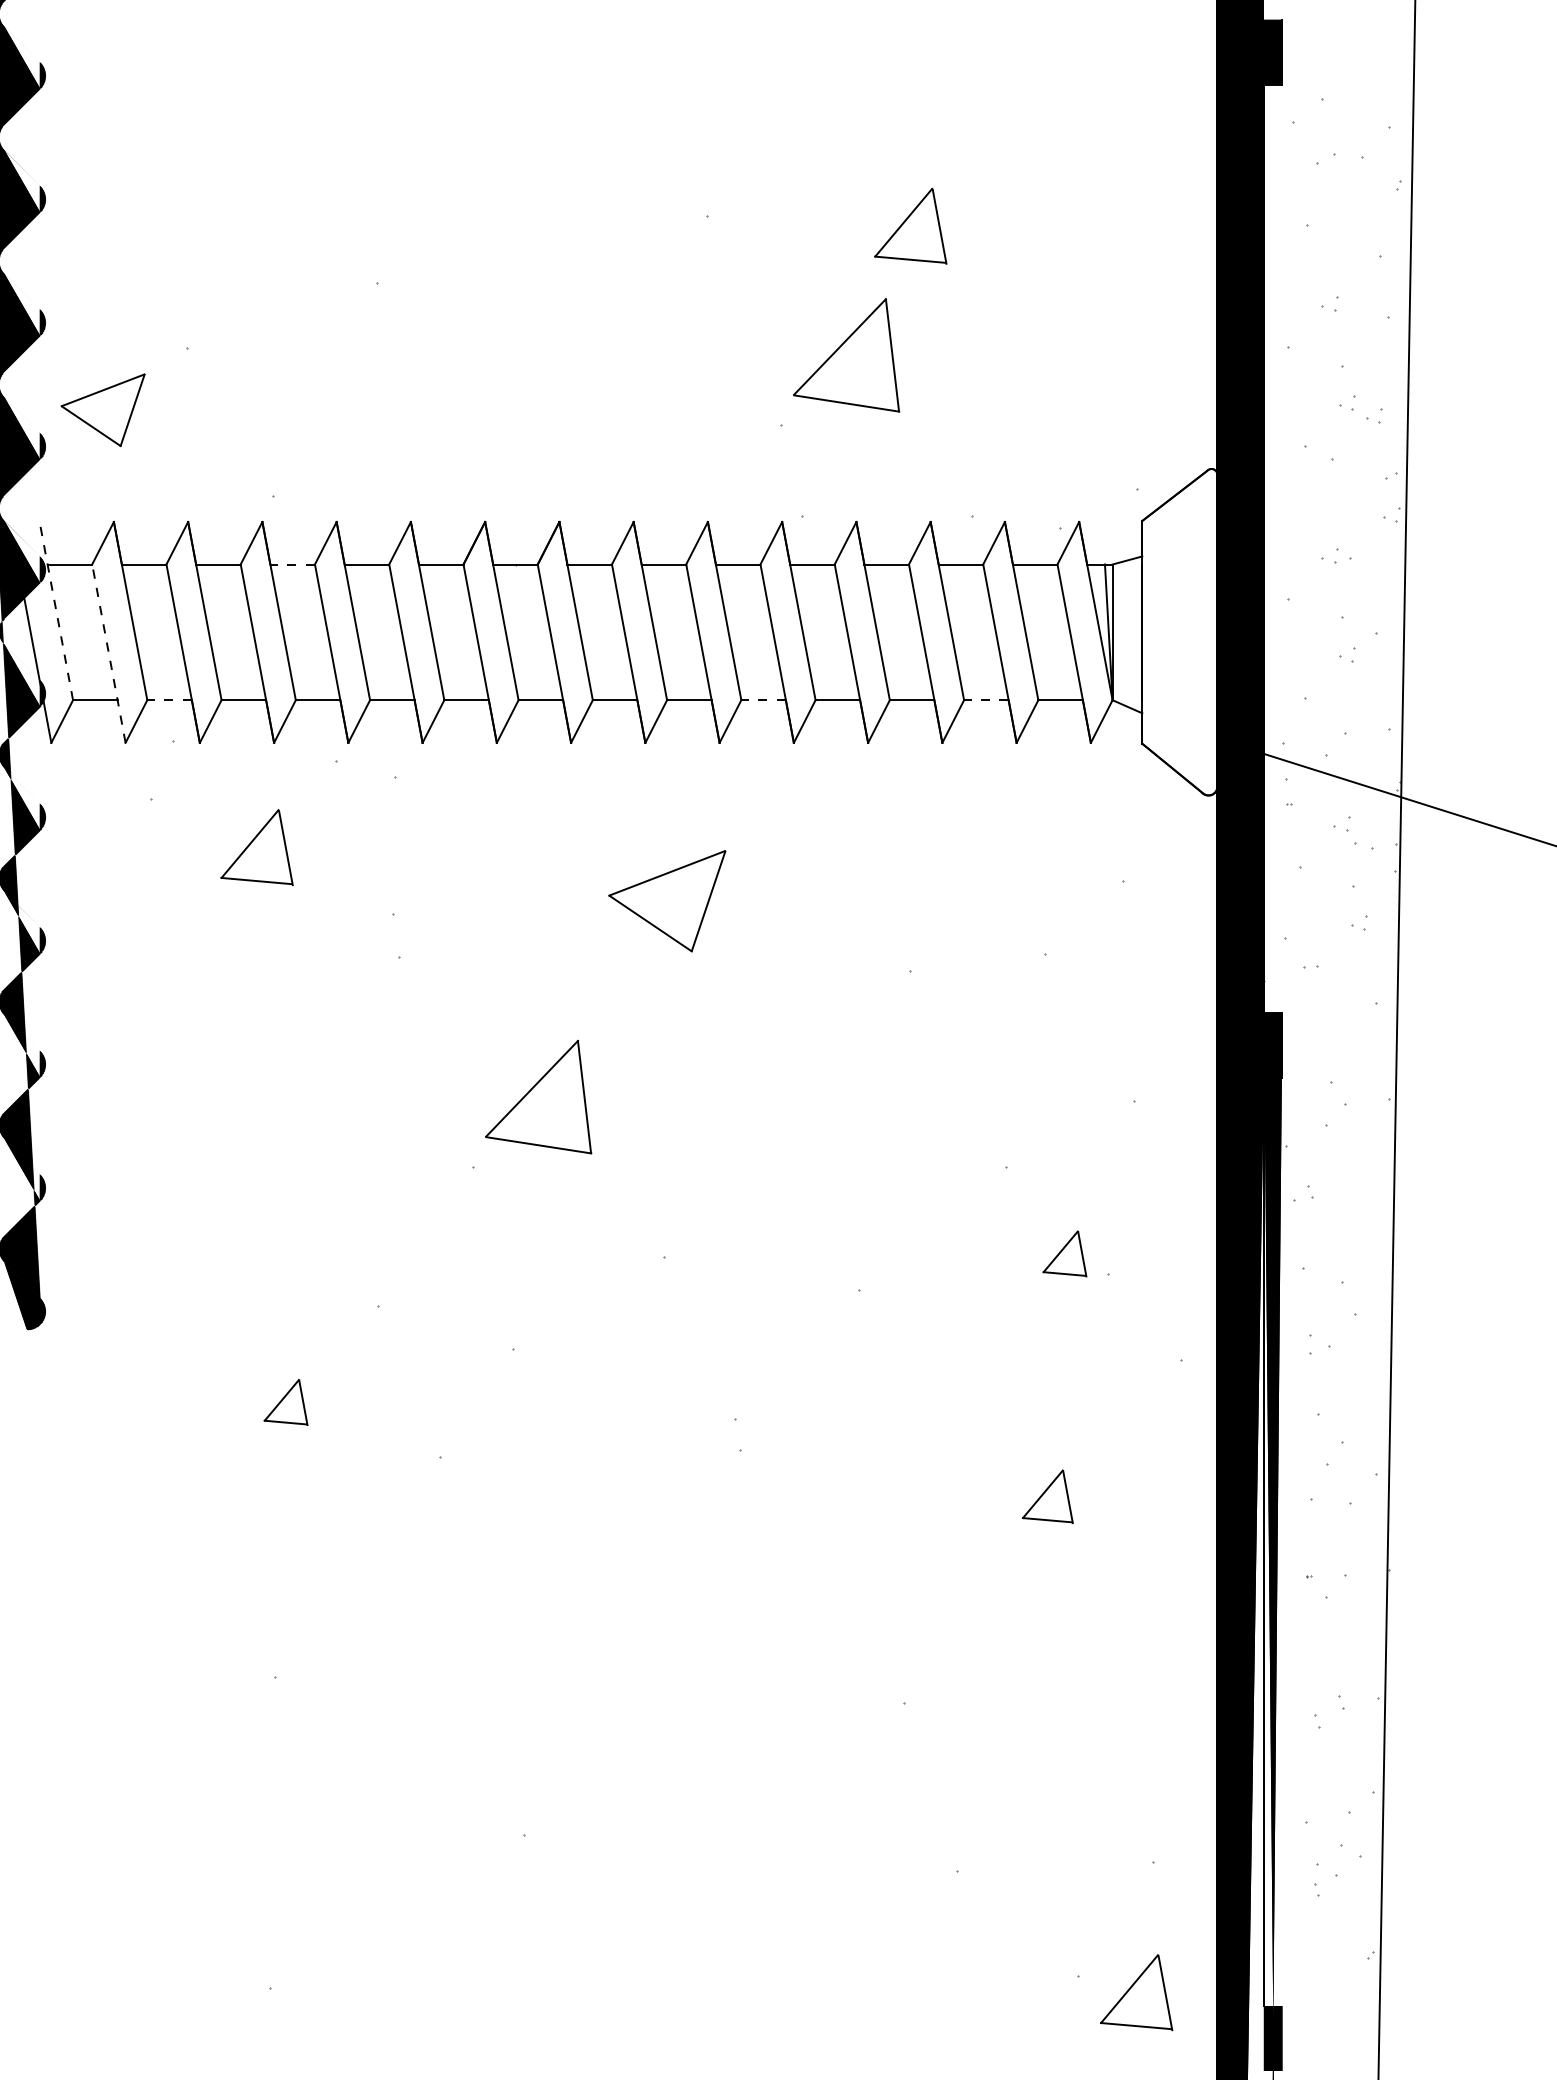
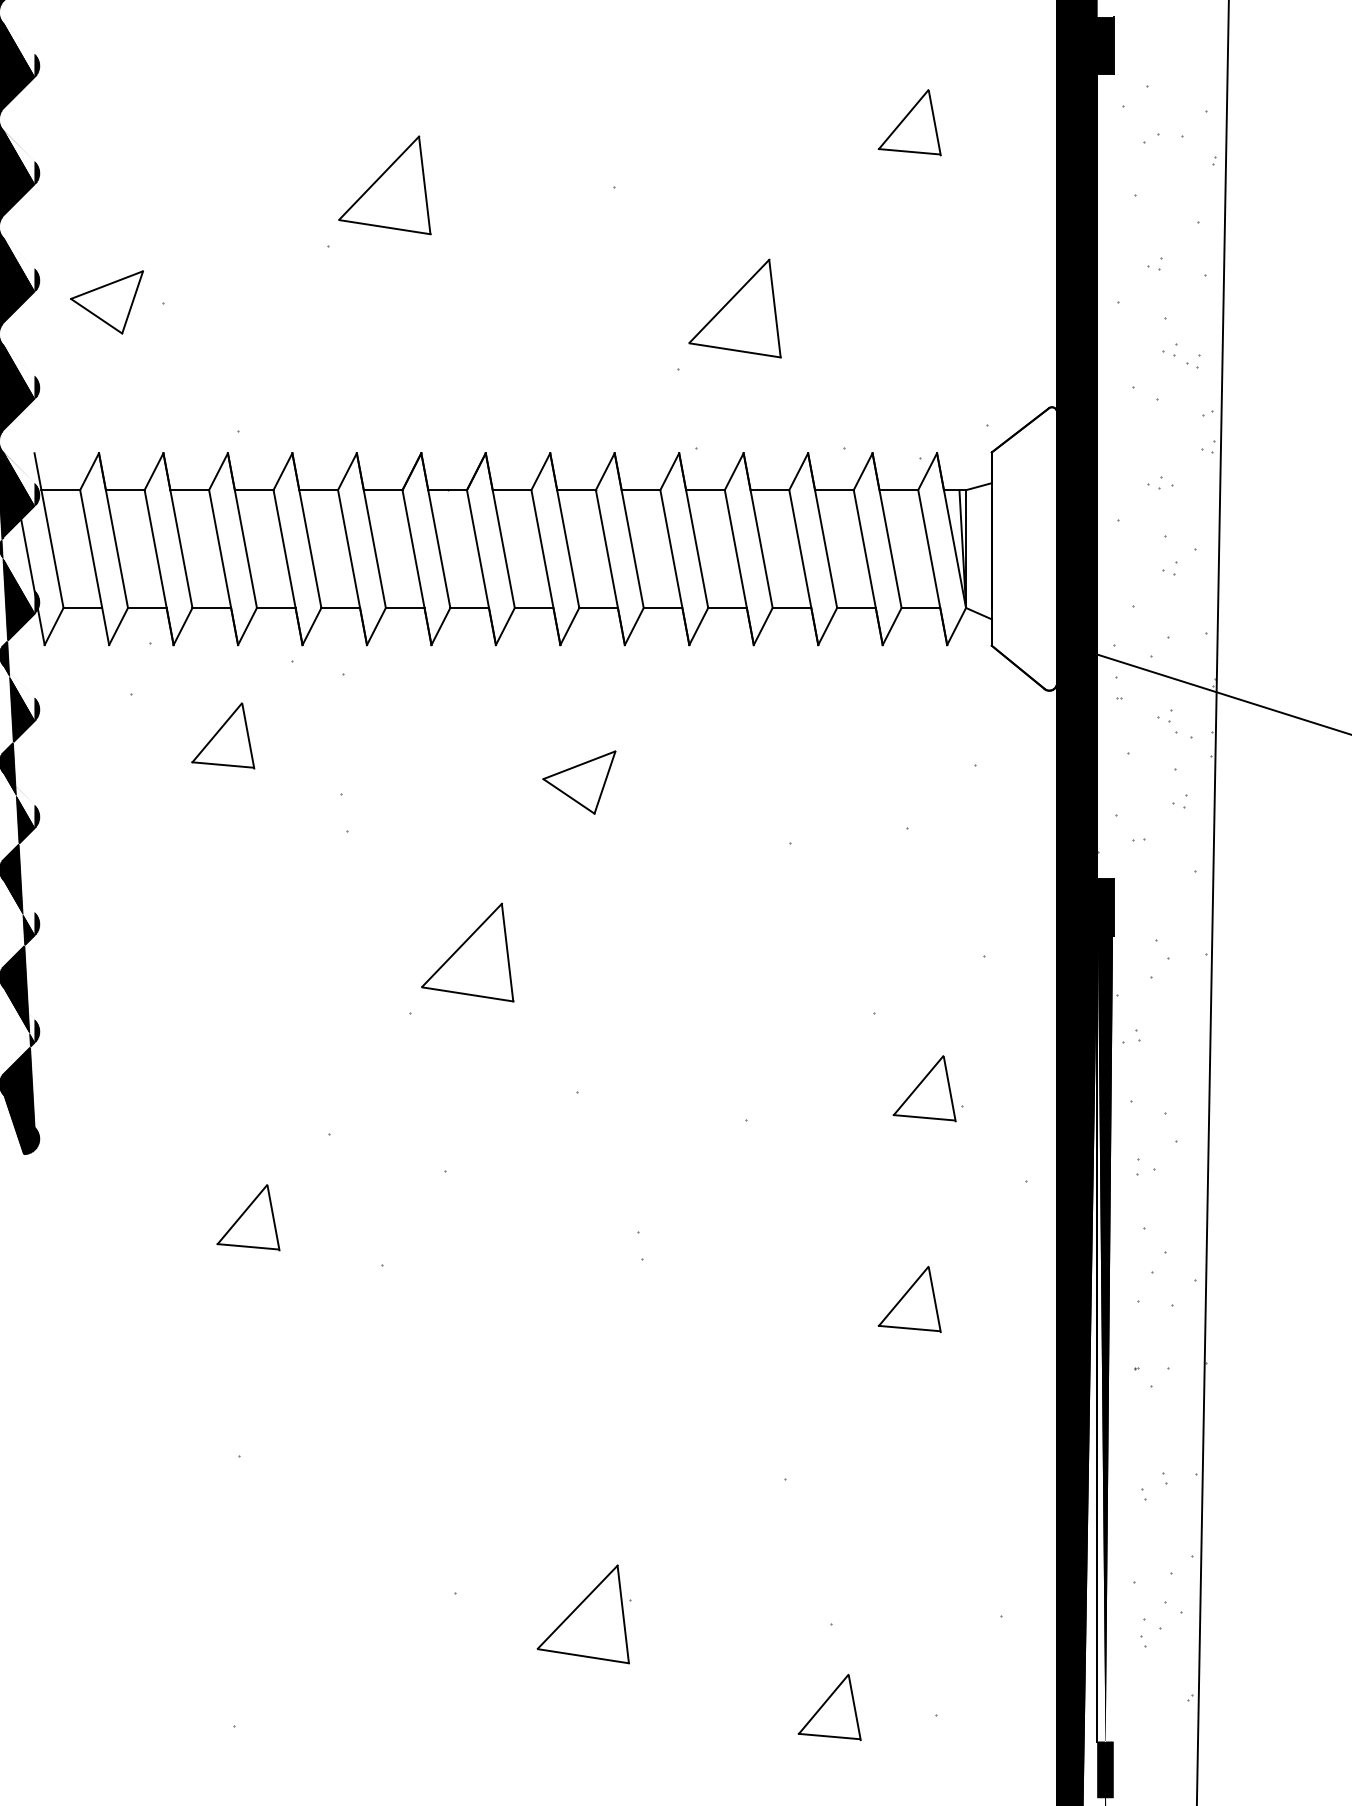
part: (442, 213) -> (384, 185), added
part: (910, 225) -> (909, 122), moved
part: (102, 409) -> (106, 301), moved
line: (292, 564) -> (254, 490), dashed -> solid
line: (56, 611) -> (49, 530), dashed -> solid
line: (108, 653) -> (94, 567), dashed -> solid
line: (169, 700) -> (147, 608), dashed -> solid
line: (763, 700) -> (662, 608), dashed -> solid
line: (985, 700) -> (855, 608), dashed -> solid
part: (666, 901) -> (578, 782), size x0.71
part: (1064, 1253) -> (924, 1088), size x1.67
part: (285, 1402) -> (247, 1217), size x1.67
part: (1047, 1496) -> (909, 1299), size x1.43
part: (672, 1859) -> (583, 1614), added
part: (1136, 1992) -> (829, 1707), moved

